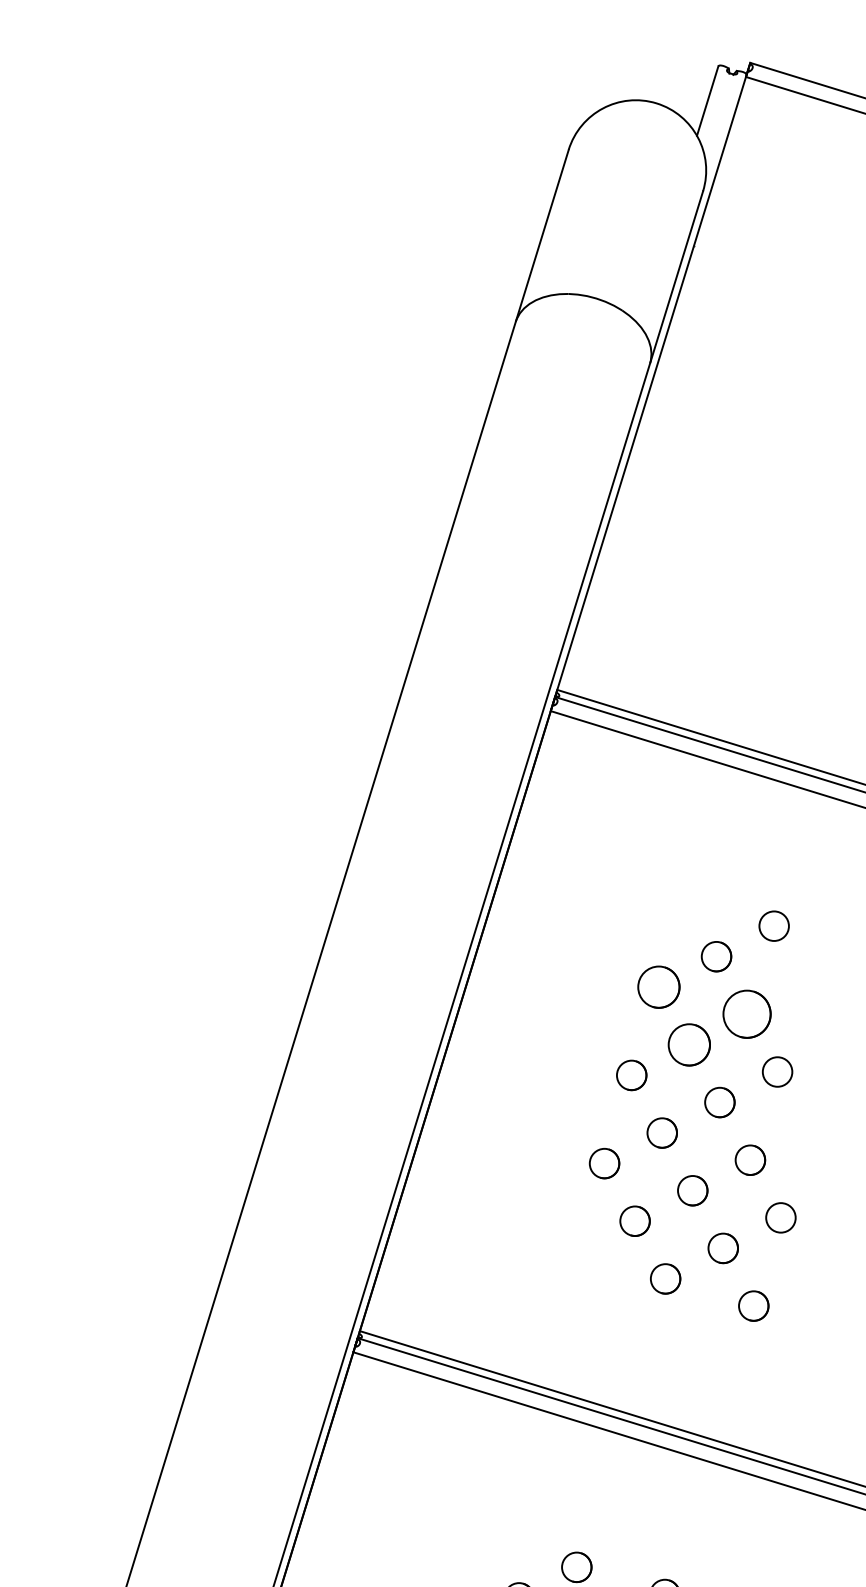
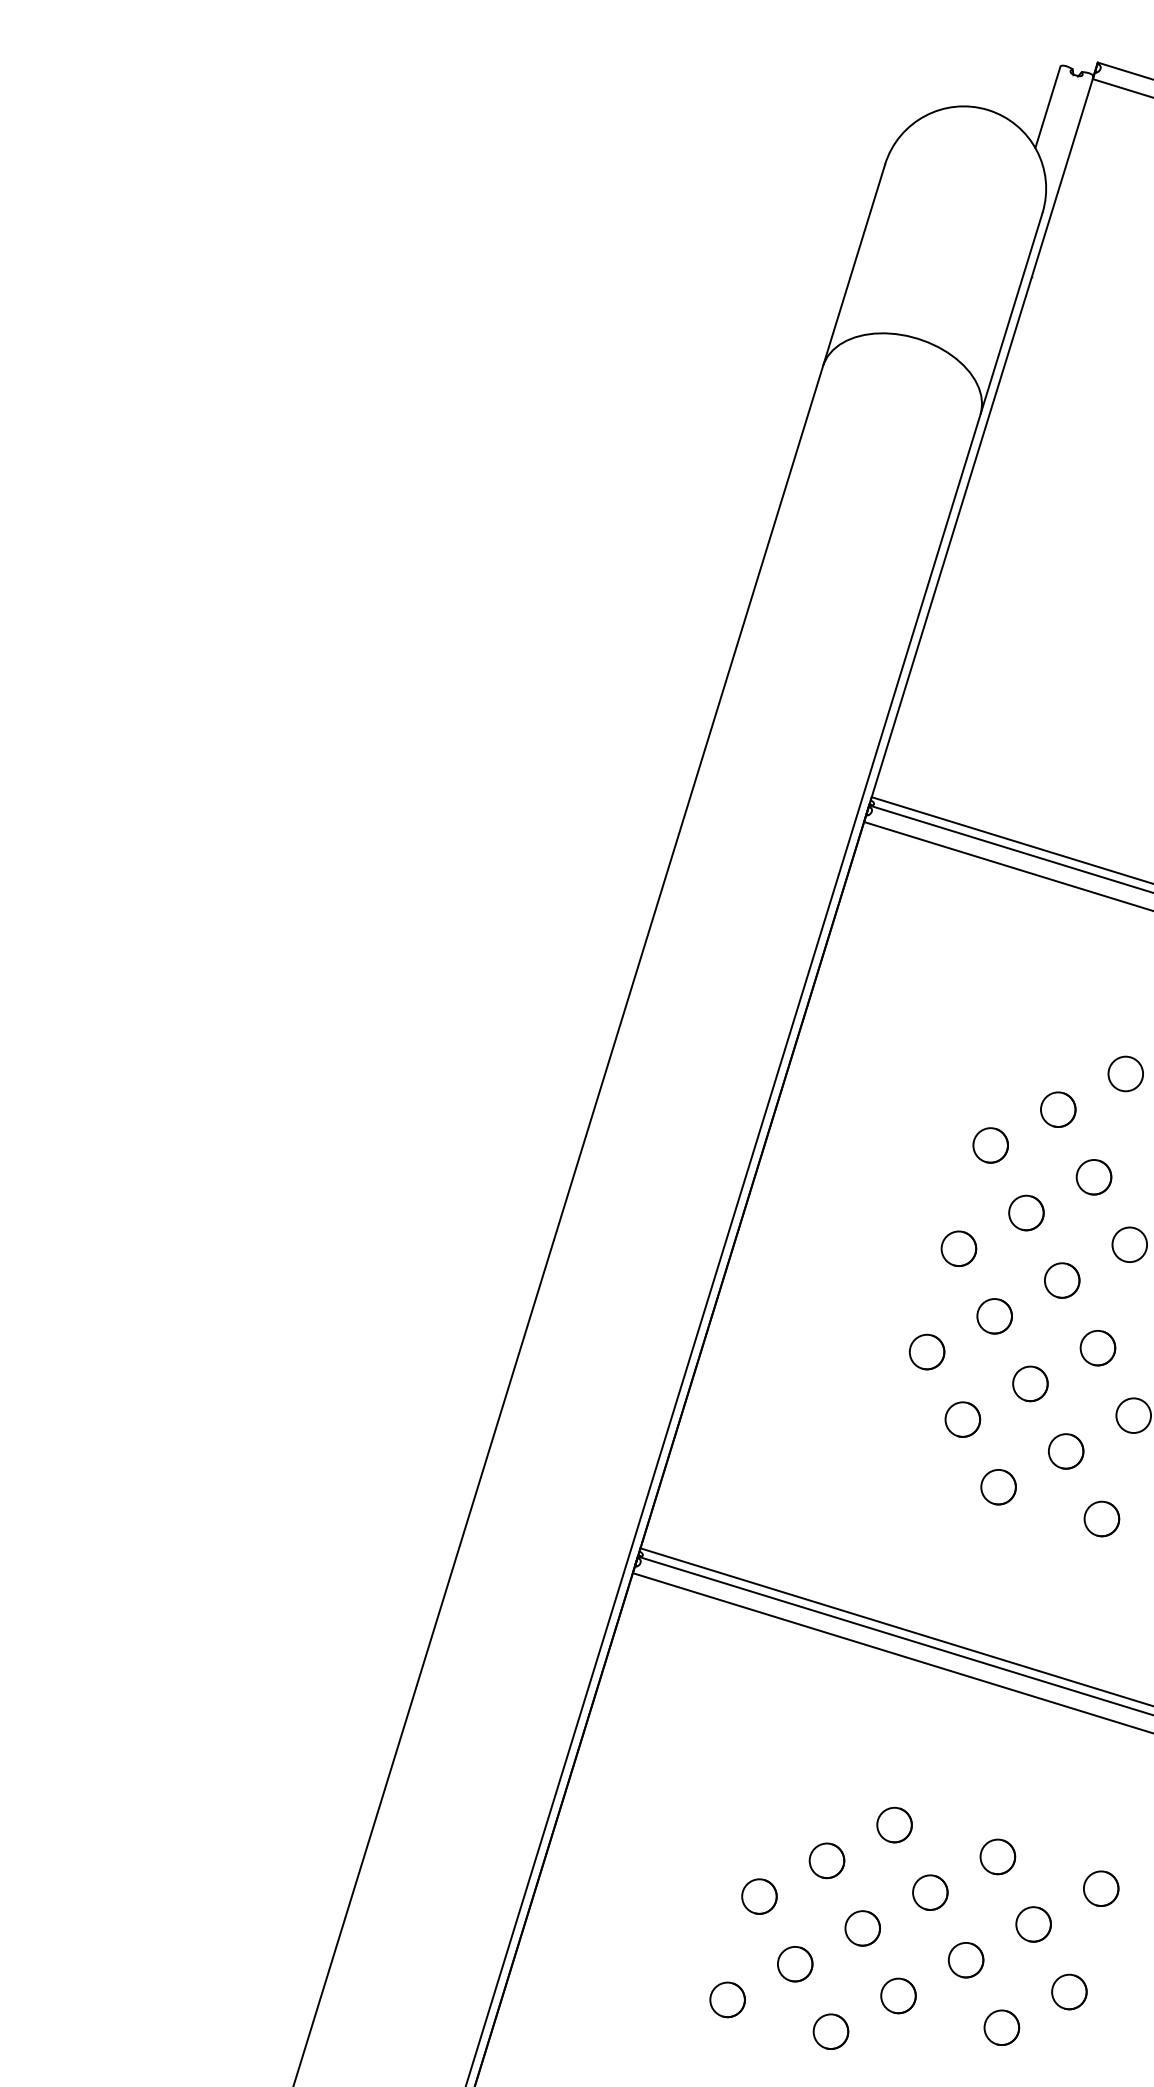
circle: (658, 987) -> (990, 1145), size x0.71
part: (746, 1014) -> (1093, 1177), size x0.62
part: (689, 1044) -> (1026, 1212), size x0.71

